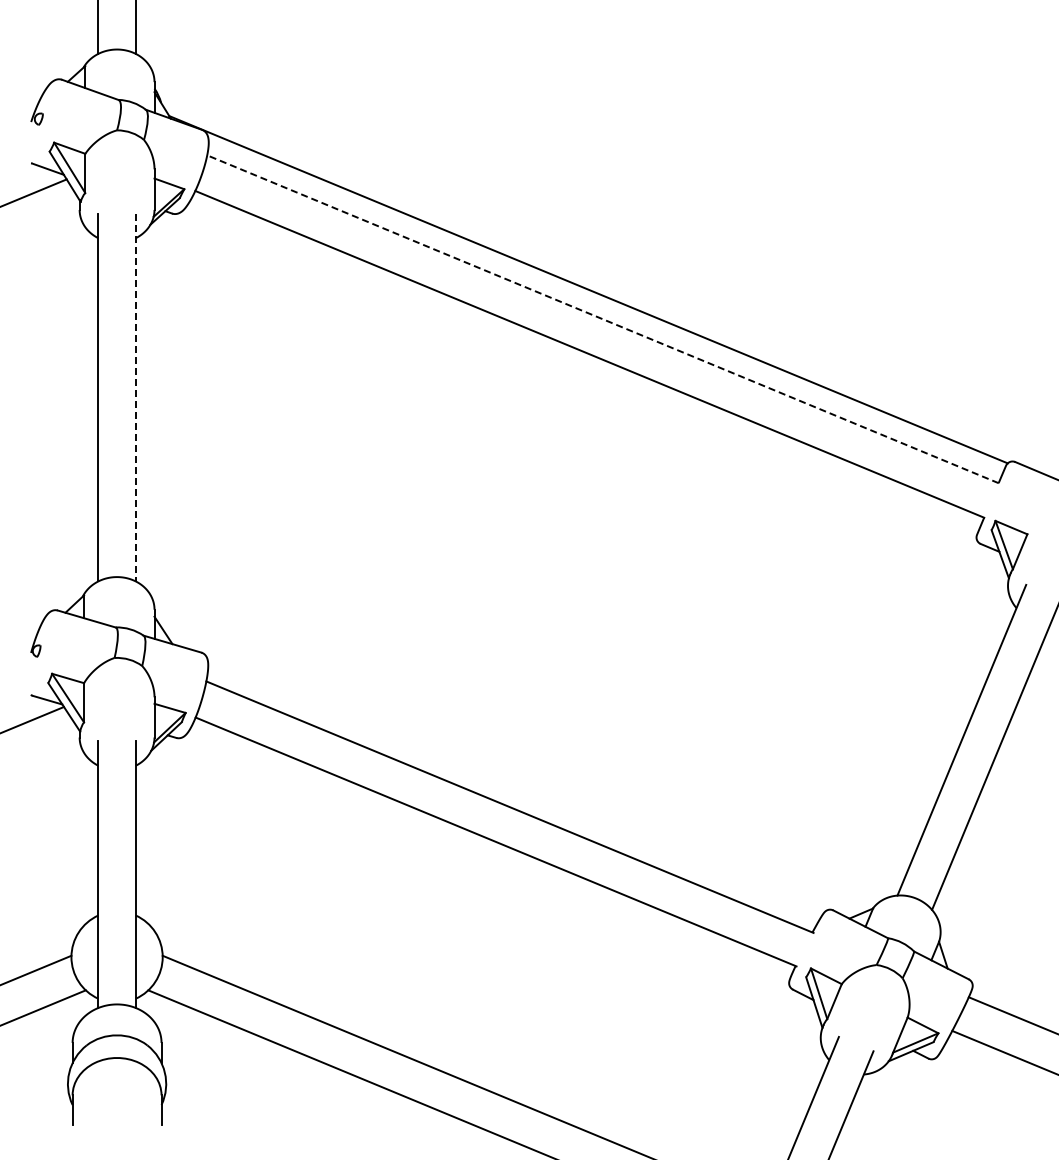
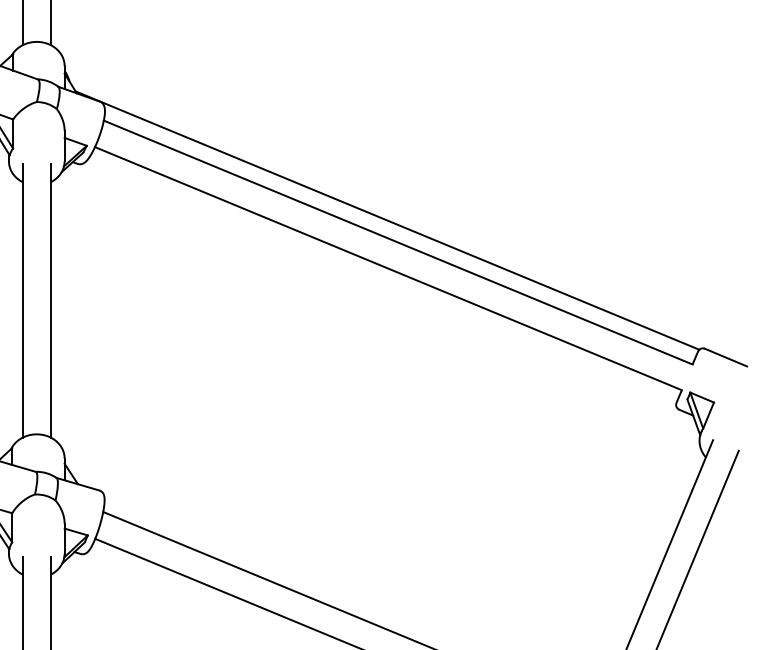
line: (602, 319) -> (397, 242), dashed -> solid
line: (135, 397) -> (50, 300), dashed -> solid

